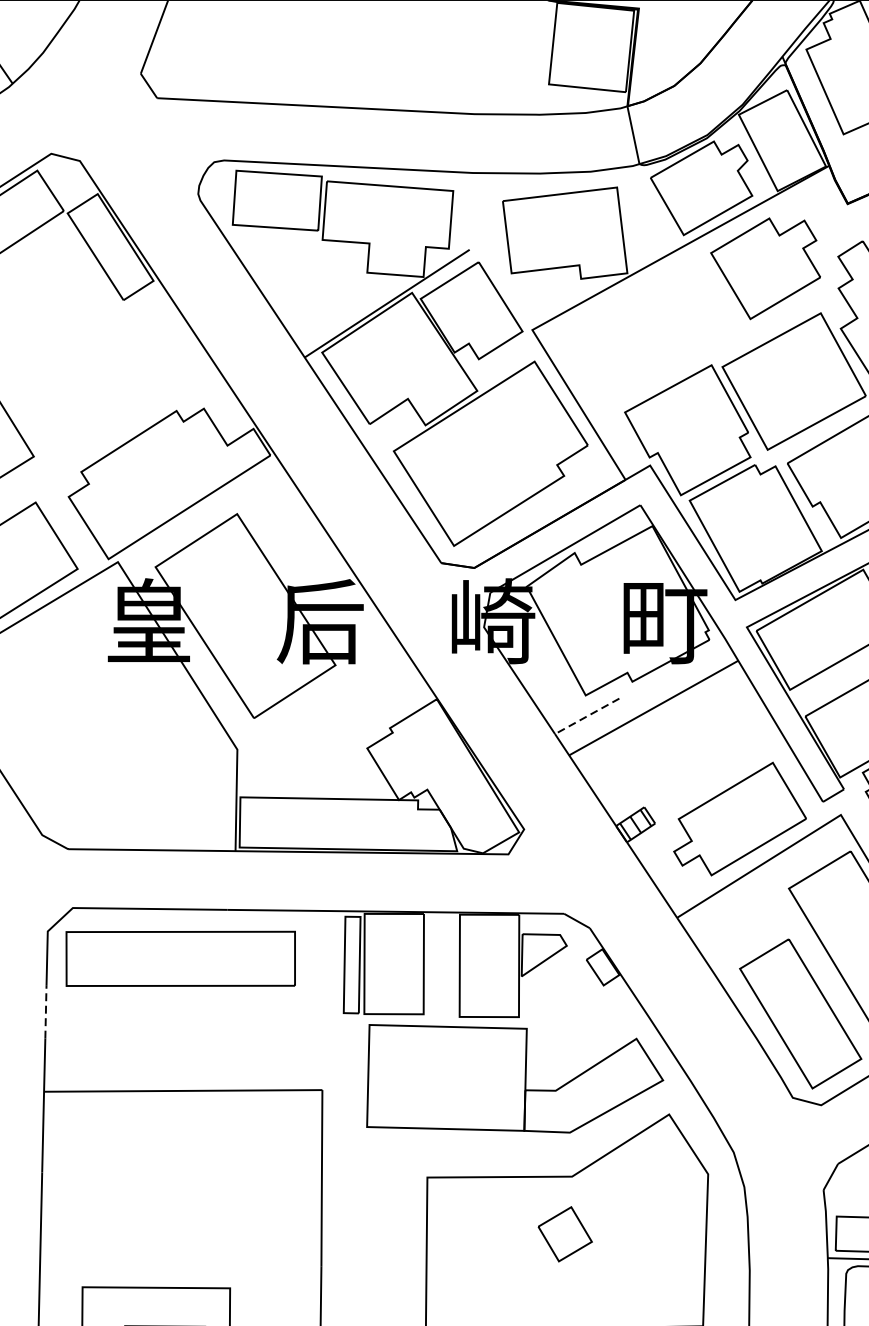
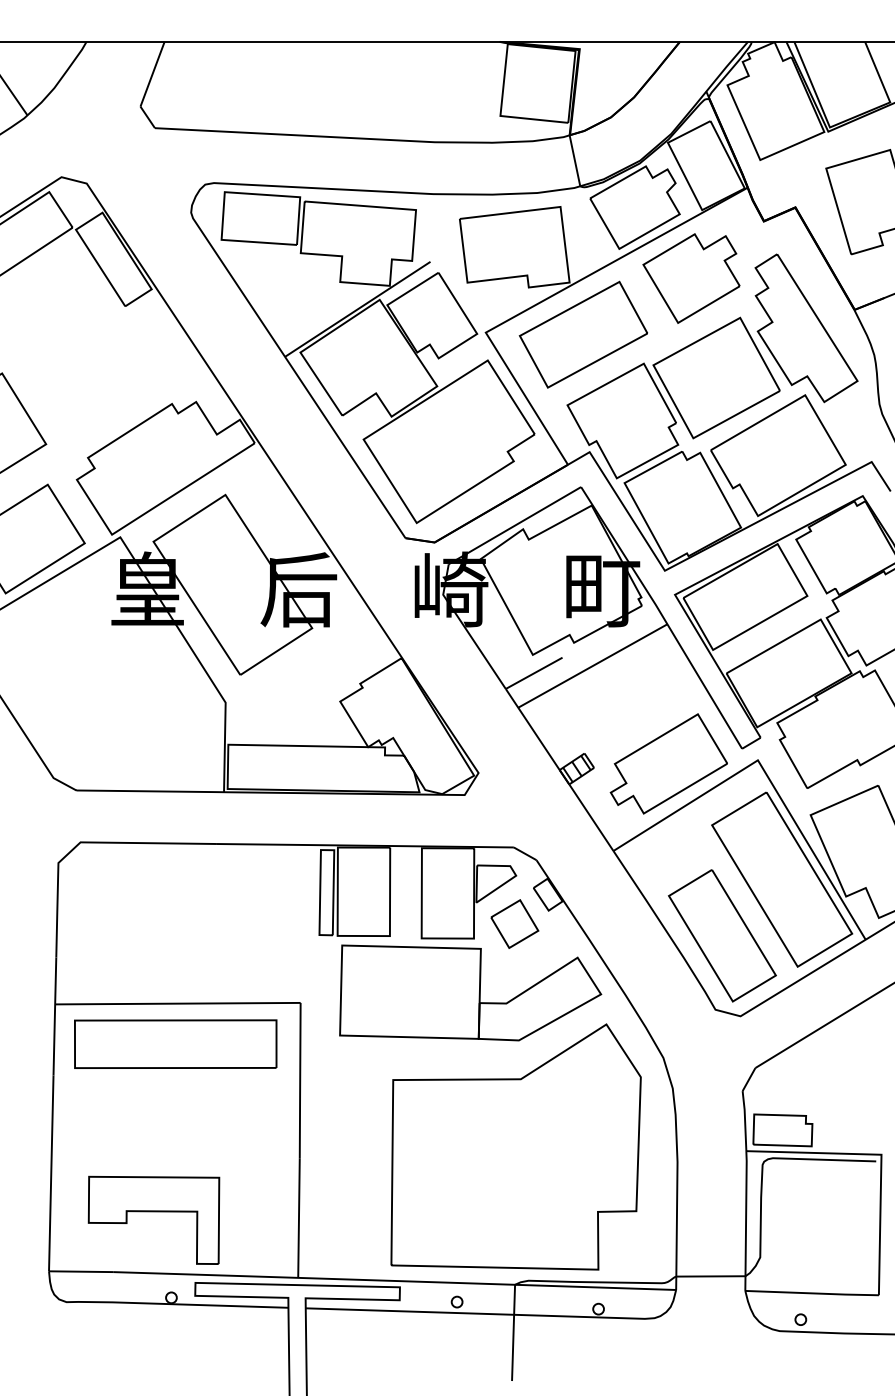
part: (642, 332) -> (582, 334), added
line: (586, 716) -> (533, 673), dashed -> solid
part: (180, 958) -> (175, 1043), moved
line: (45, 1011) -> (56, 933), dashed -> solid
part: (564, 1233) -> (514, 923), moved

